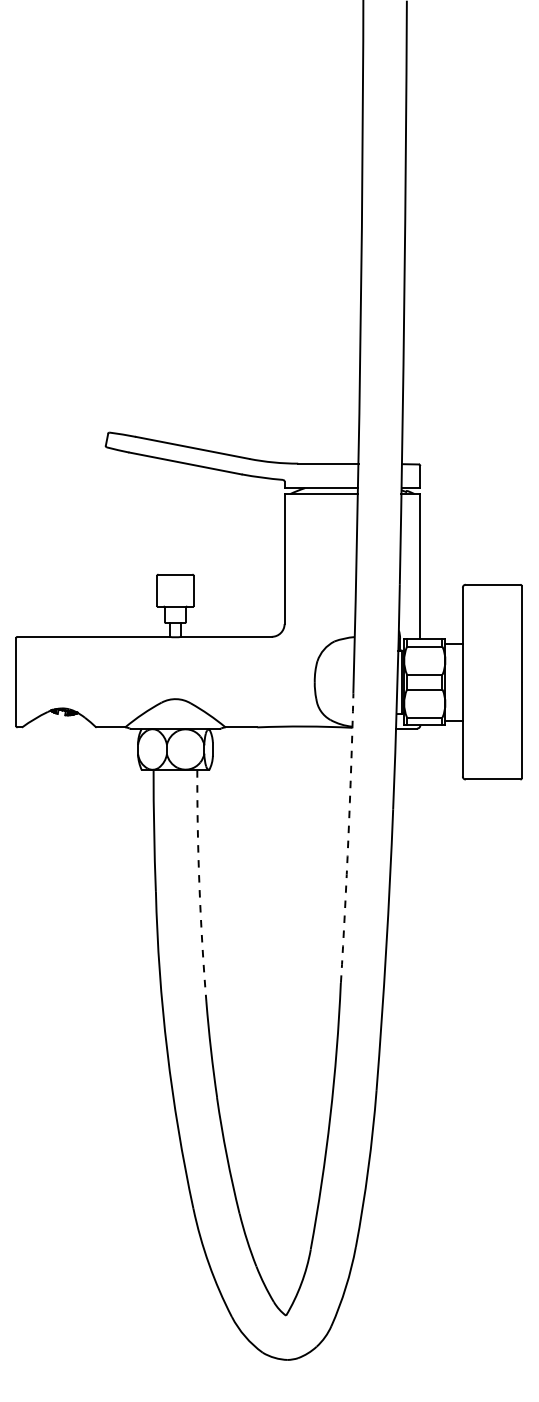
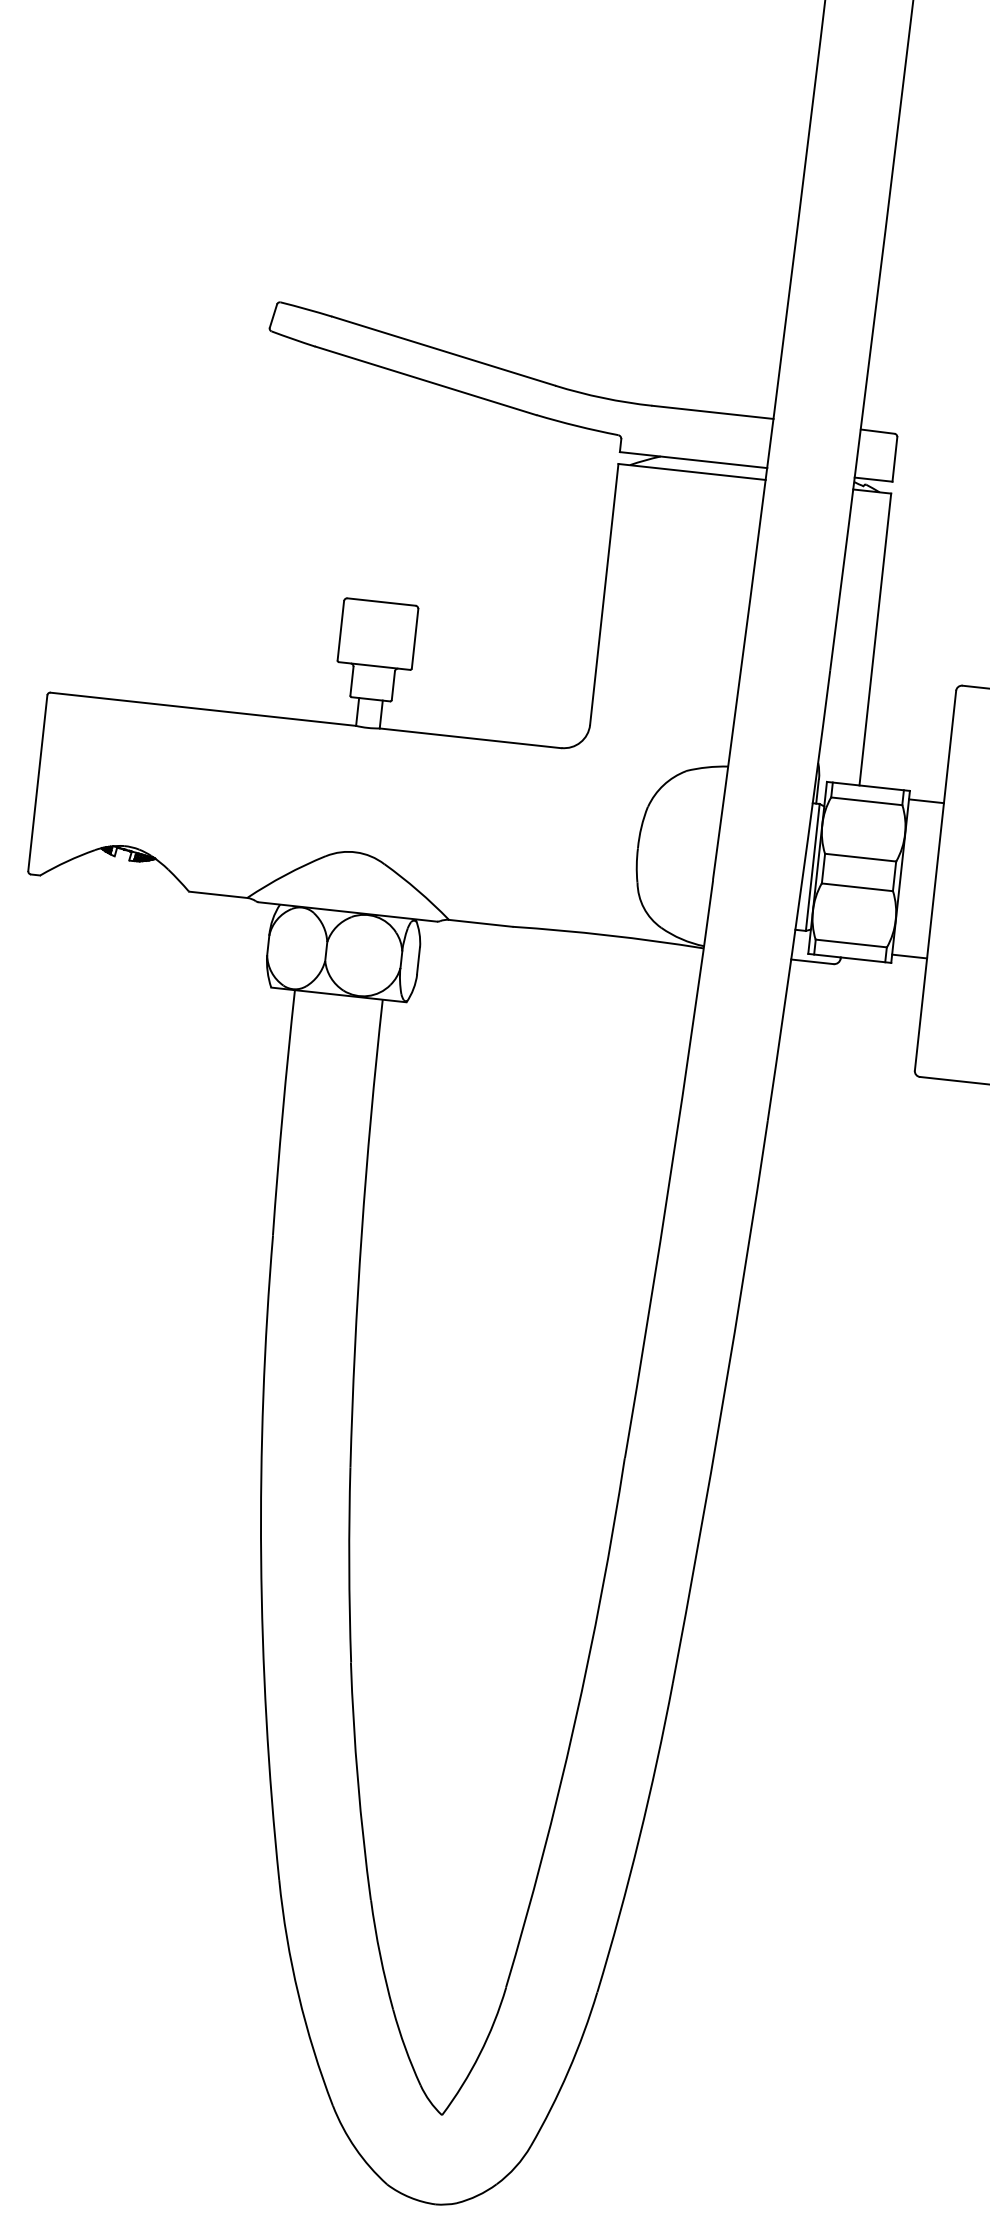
arc: (348, 838) -> (671, 1169), dashed -> solid
arc: (199, 886) -> (361, 1233), dashed -> solid

